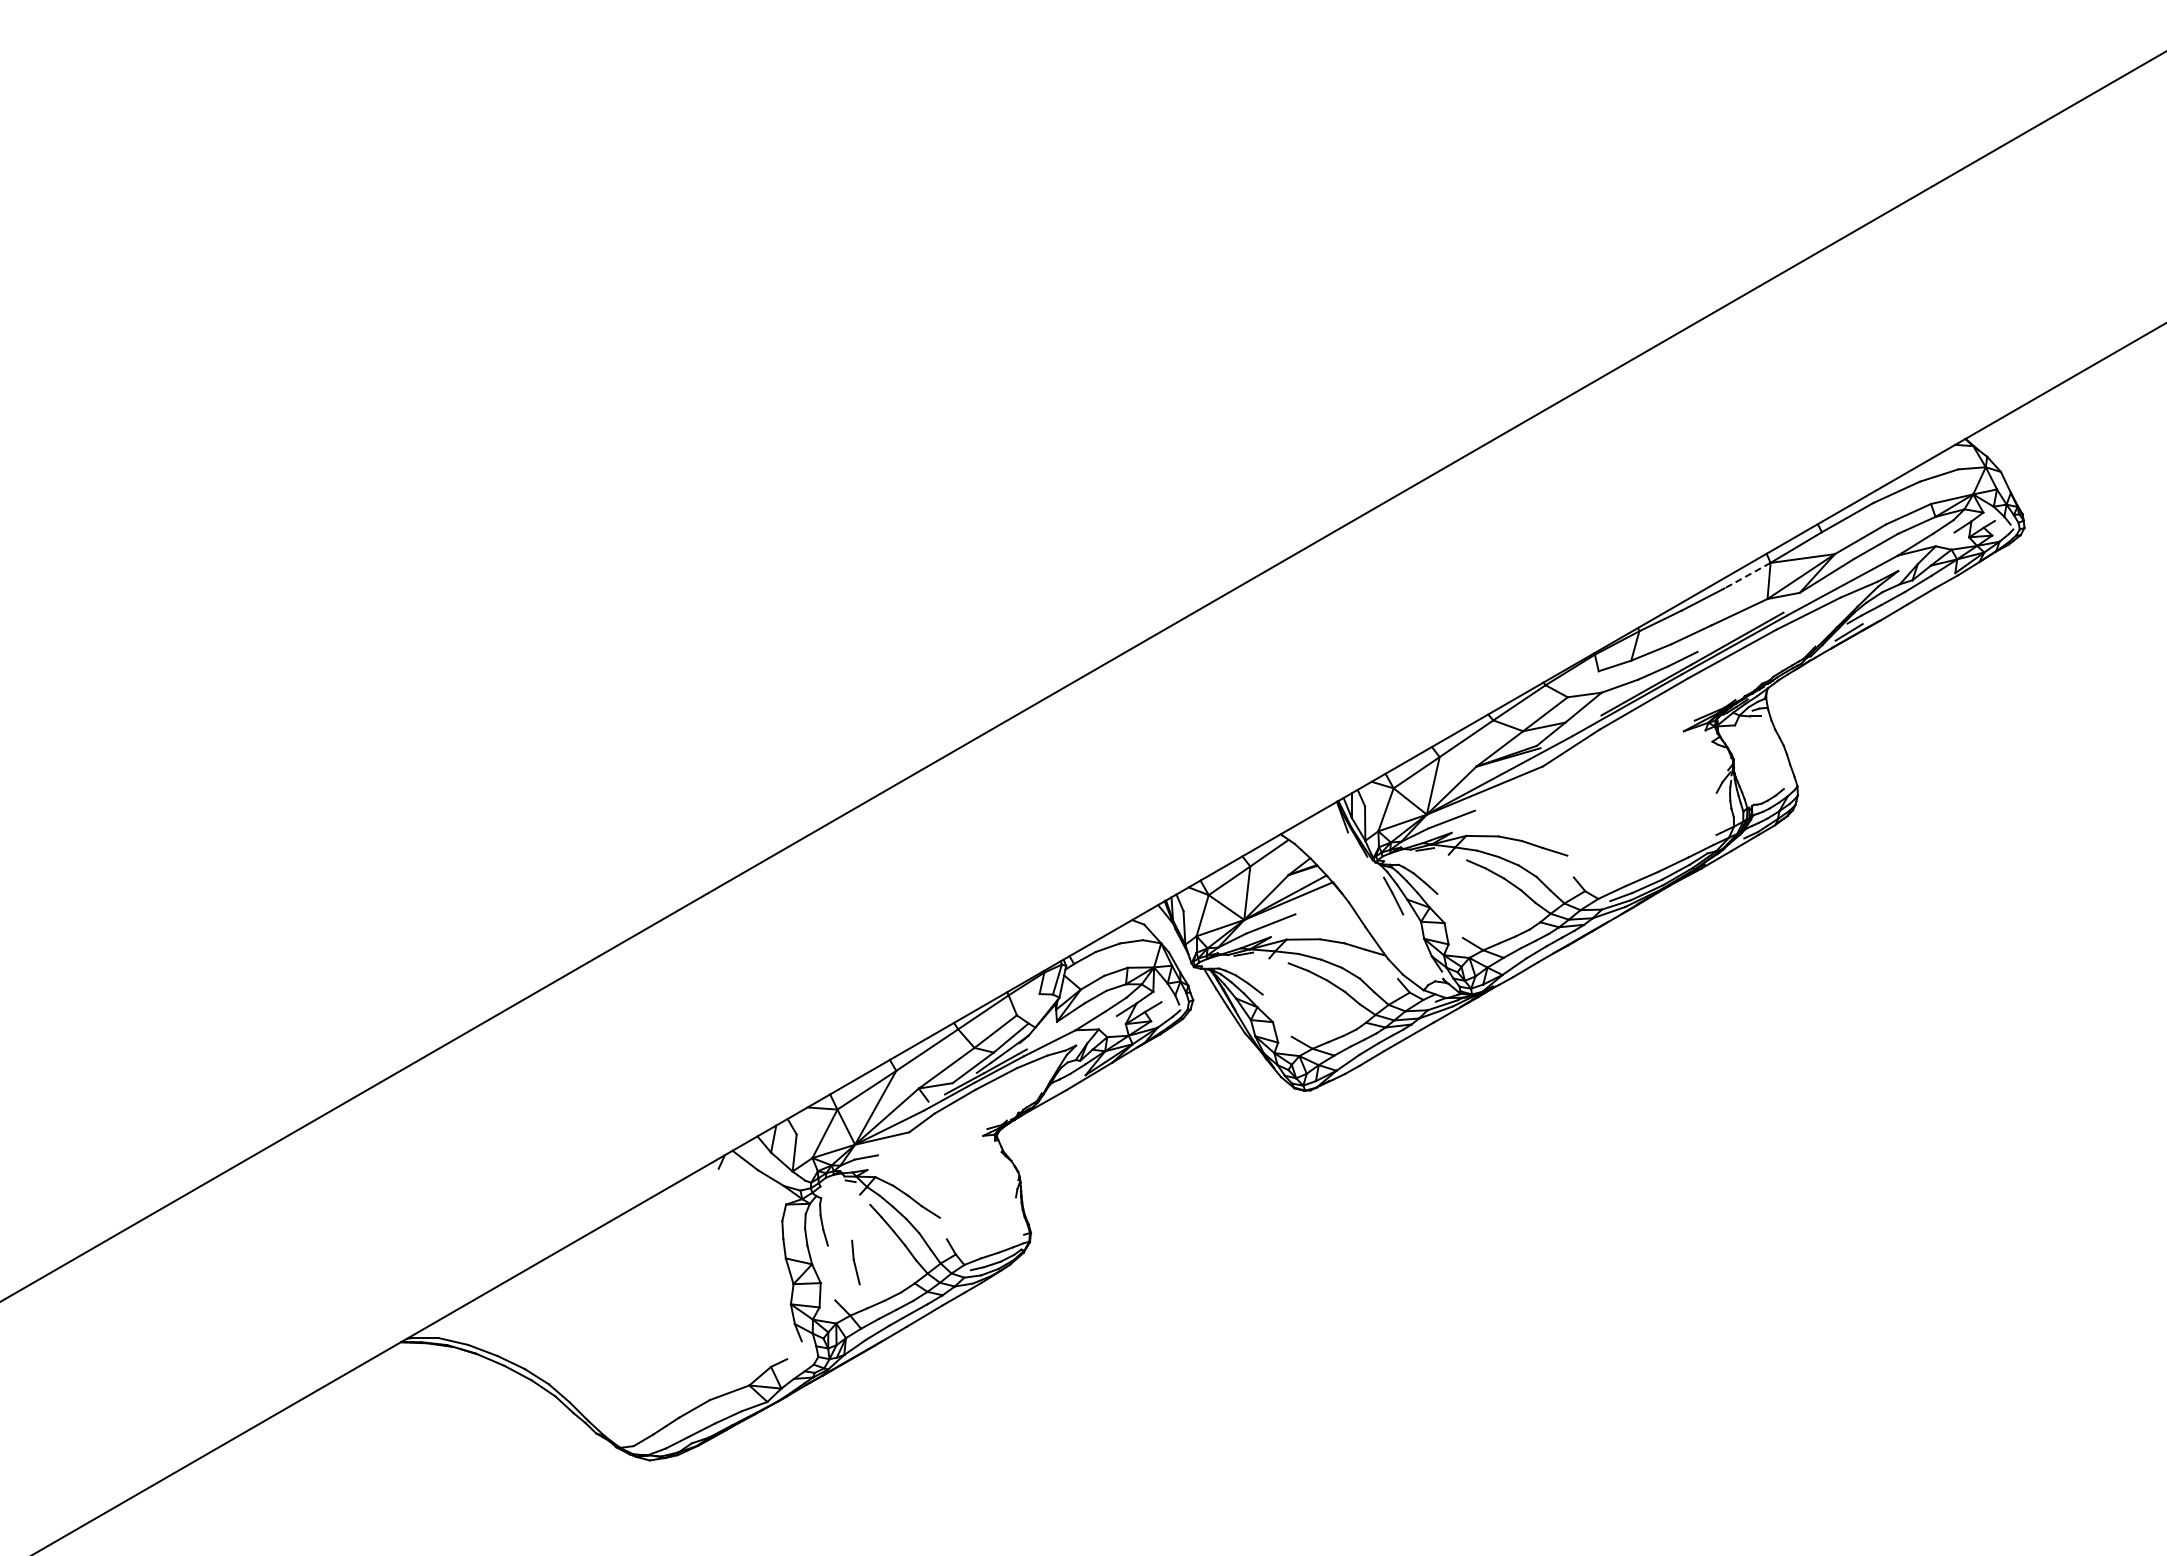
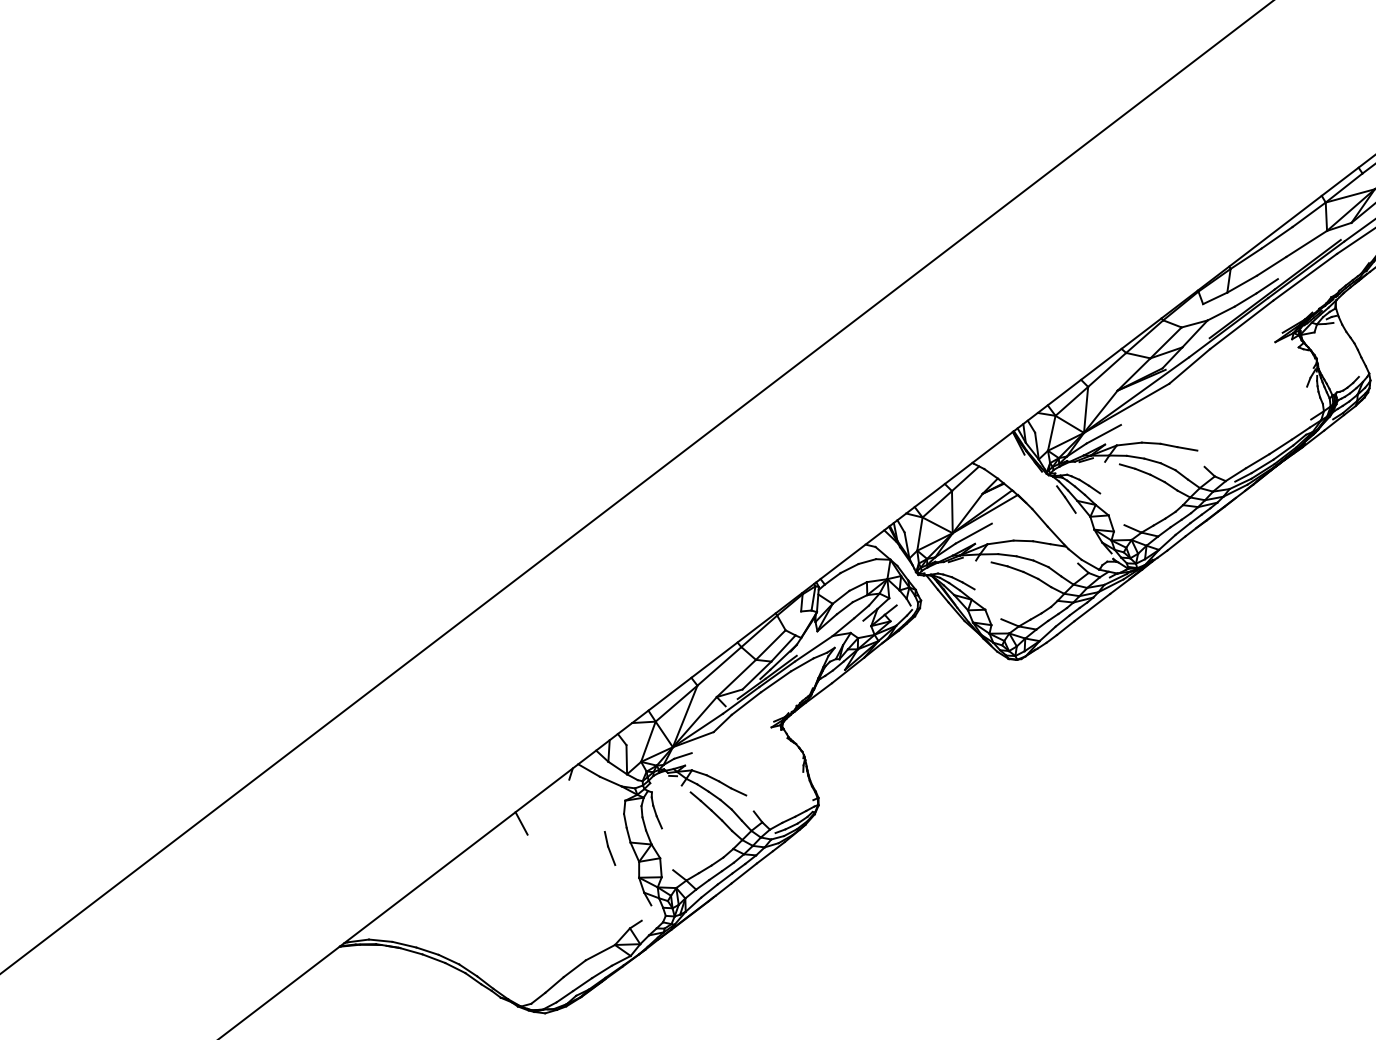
line: (1747, 575) -> (1309, 214), dashed -> solid
line: (650, 1216) -> (521, 823), added
part: (855, 1262) -> (609, 848), moved

